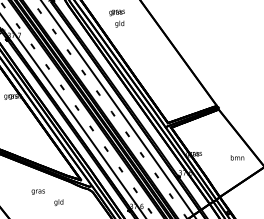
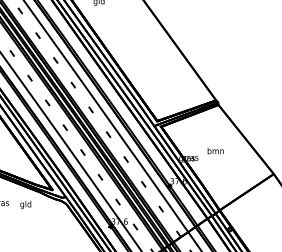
text: (237, 157) -> (215, 150), moved
text: (58, 202) -> (25, 204), moved

